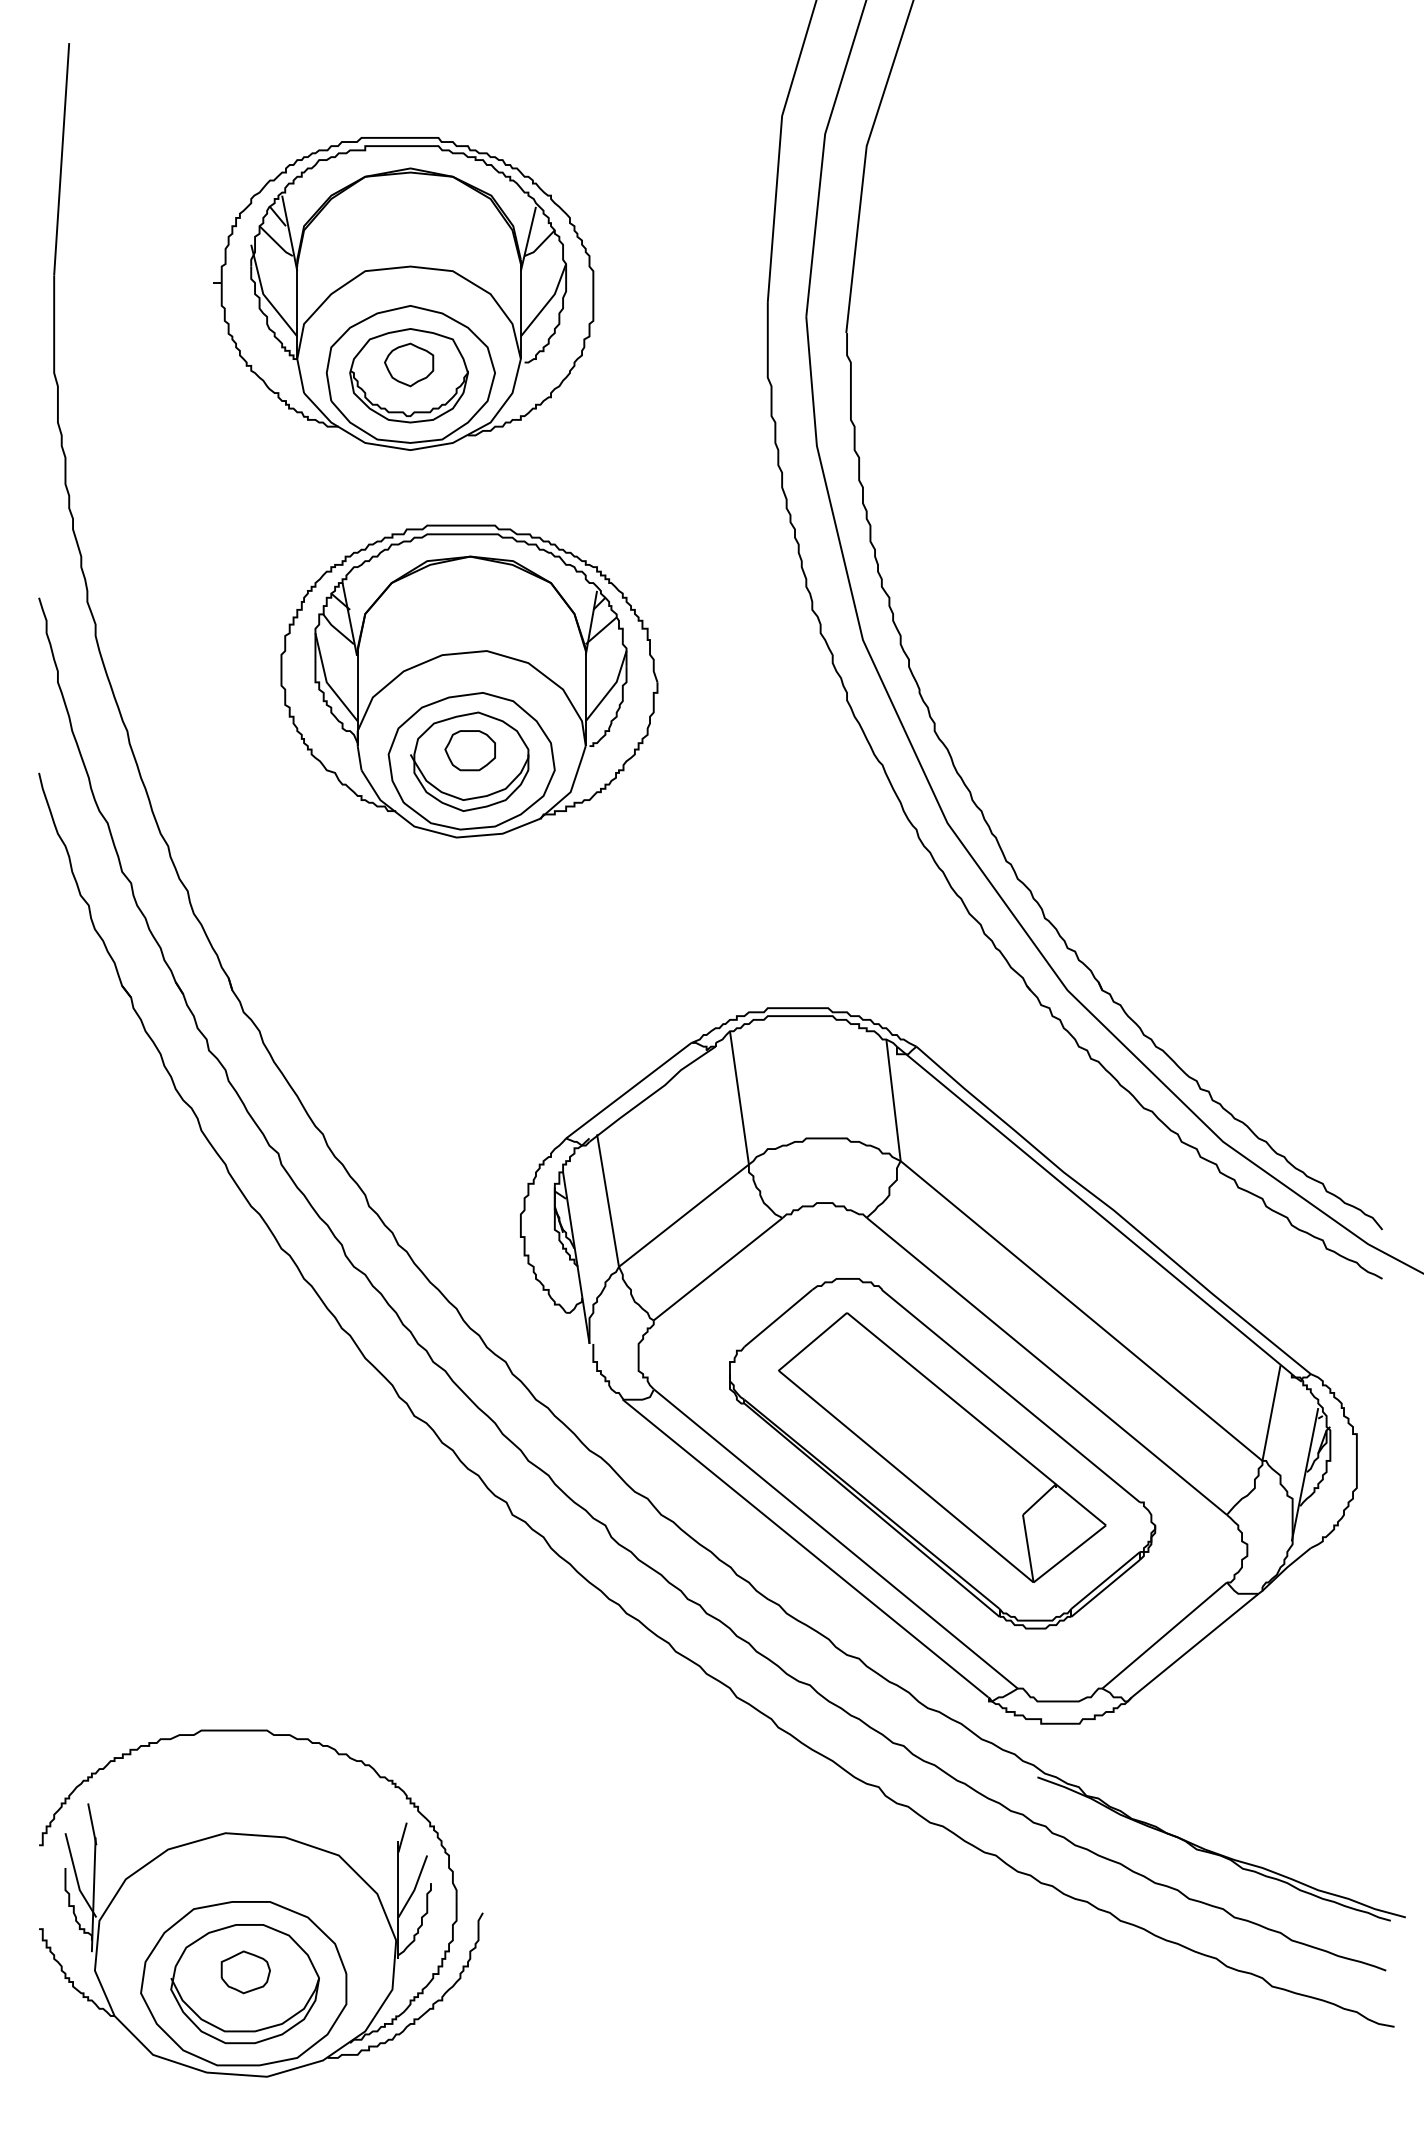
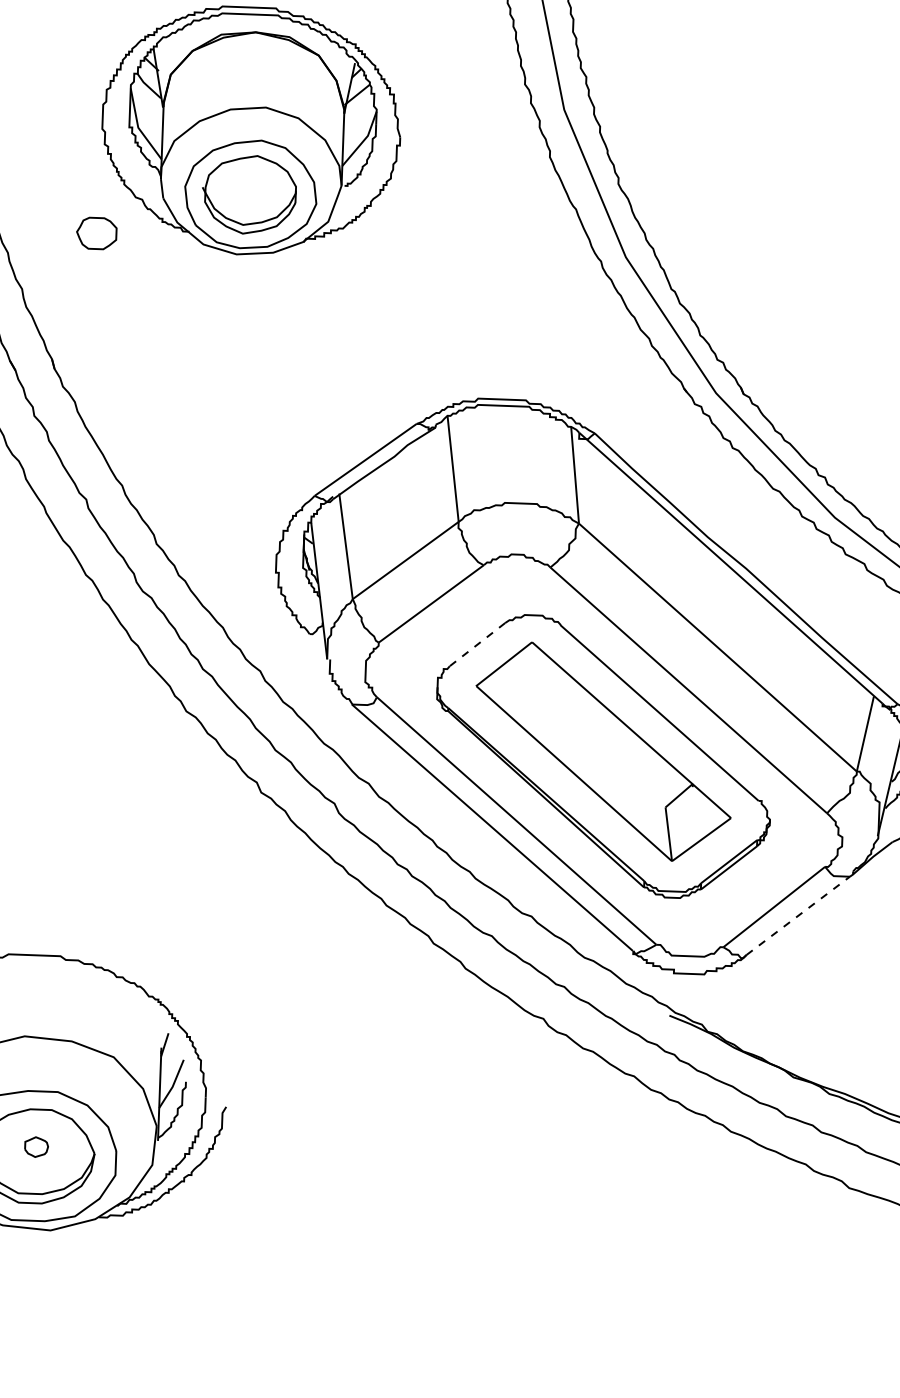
part: (469, 750) -> (96, 233), moved
line: (777, 1318) -> (476, 644), solid -> dashed
line: (1195, 1645) -> (798, 915), solid -> dashed
part: (245, 1972) -> (36, 1147), size x0.6

